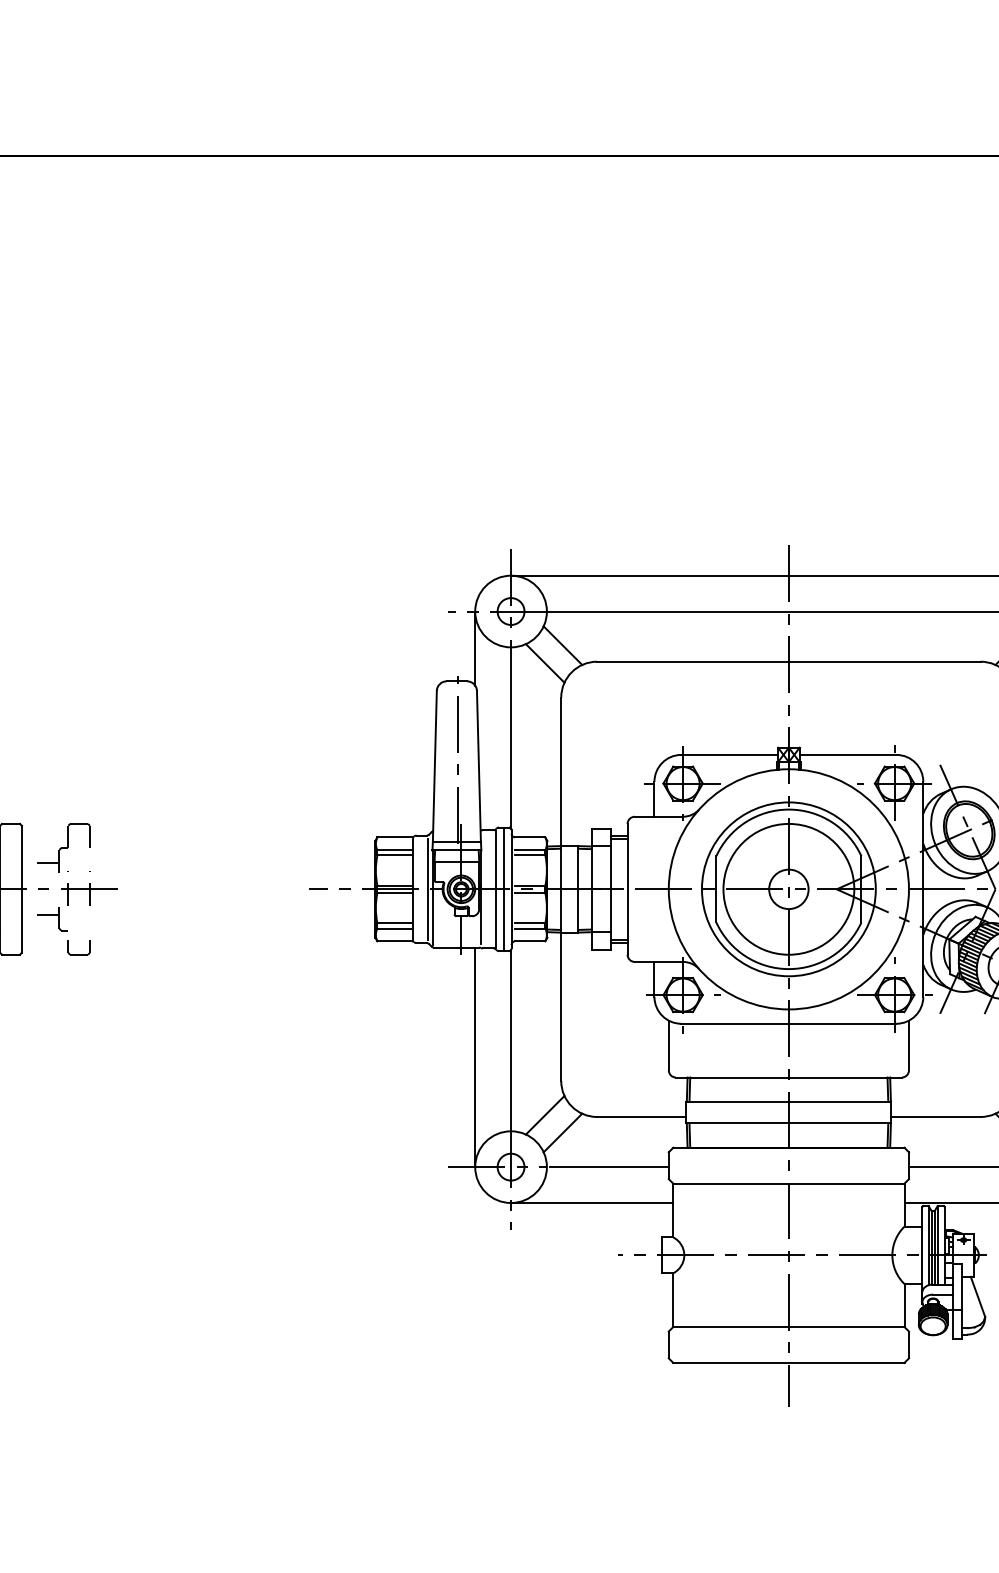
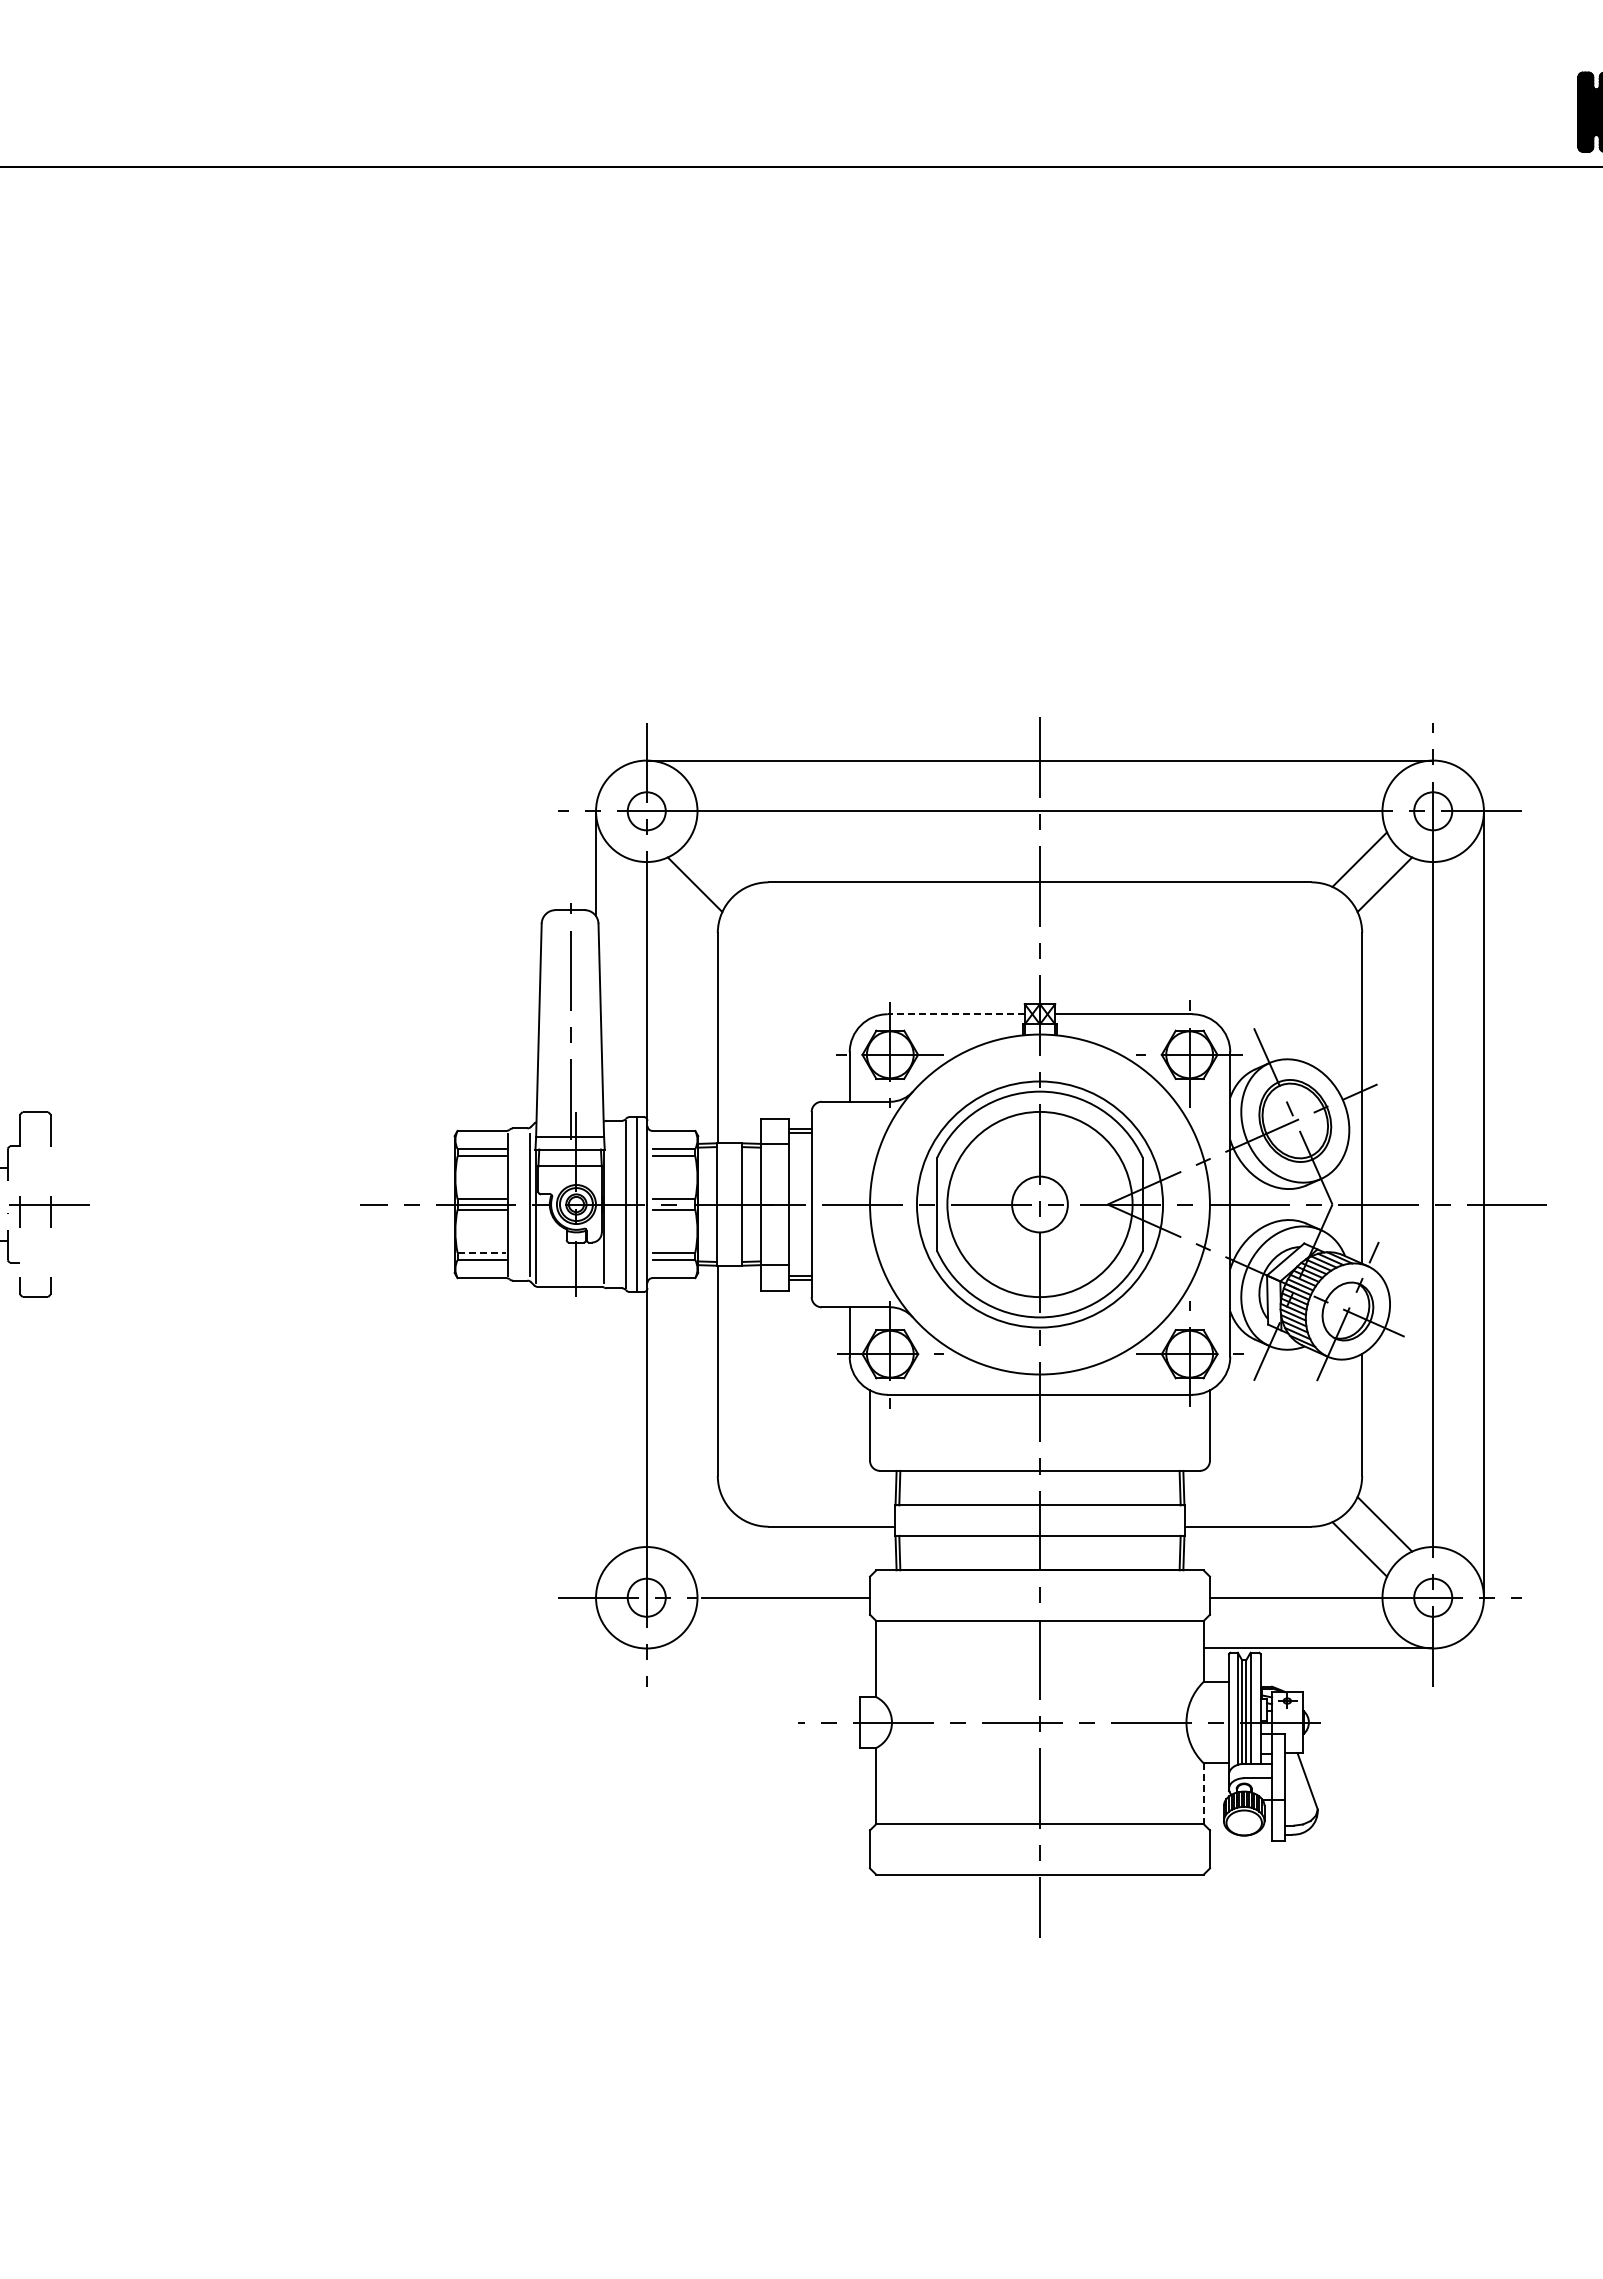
line: (562, 645) -> (719, 859), removed
line: (729, 755) -> (955, 1014), solid -> dashed
line: (395, 923) -> (482, 1252), solid -> dashed
line: (475, 1056) -> (596, 1441), removed
line: (544, 1115) -> (694, 1524), removed
line: (562, 1133) -> (719, 1549), removed
line: (592, 1203) -> (761, 1648), removed
line: (904, 1306) -> (1203, 1794), solid -> dashed

